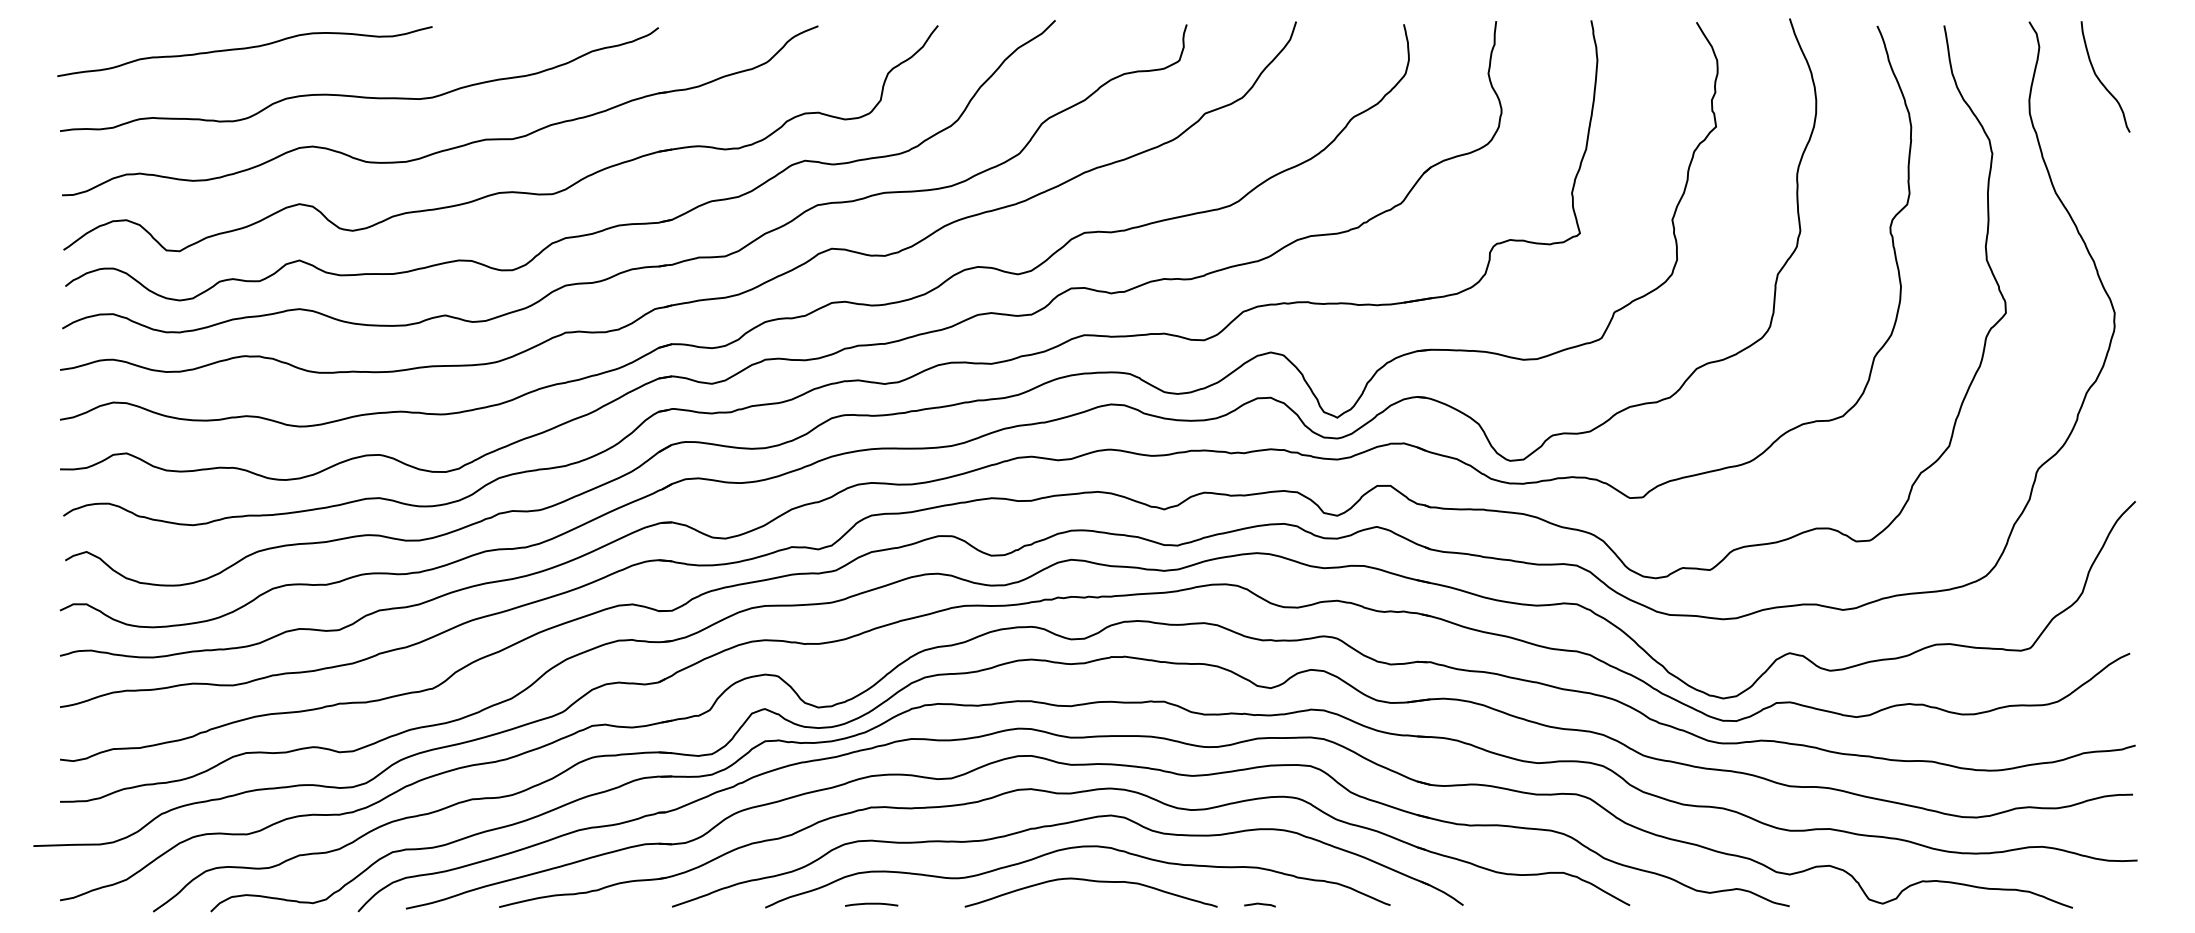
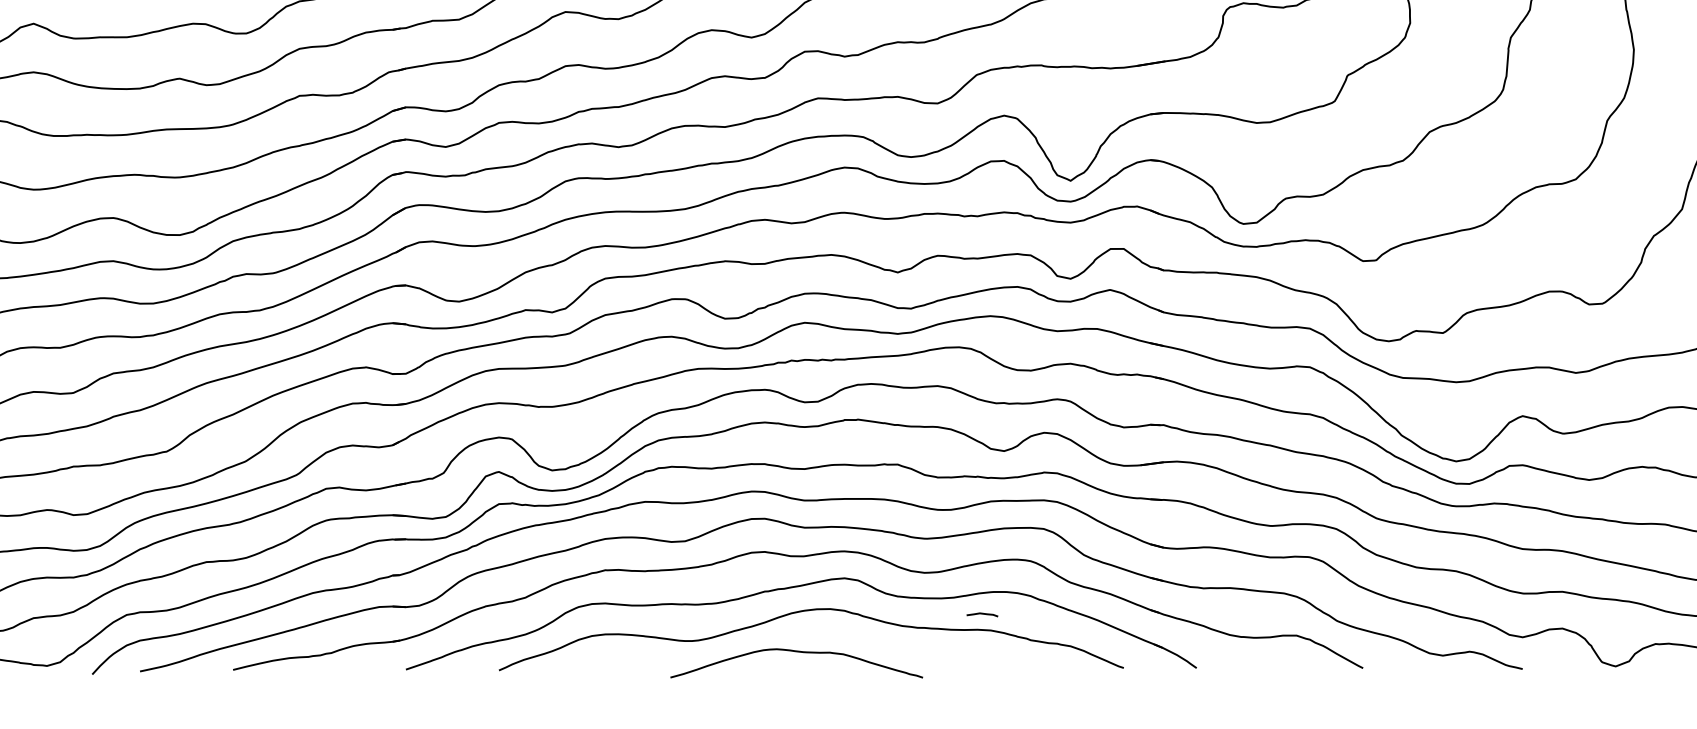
curve: (1090, 881) -> (796, 652), moved
curve: (871, 904) -> (605, 667), removed
curve: (1259, 904) -> (981, 614), moved

